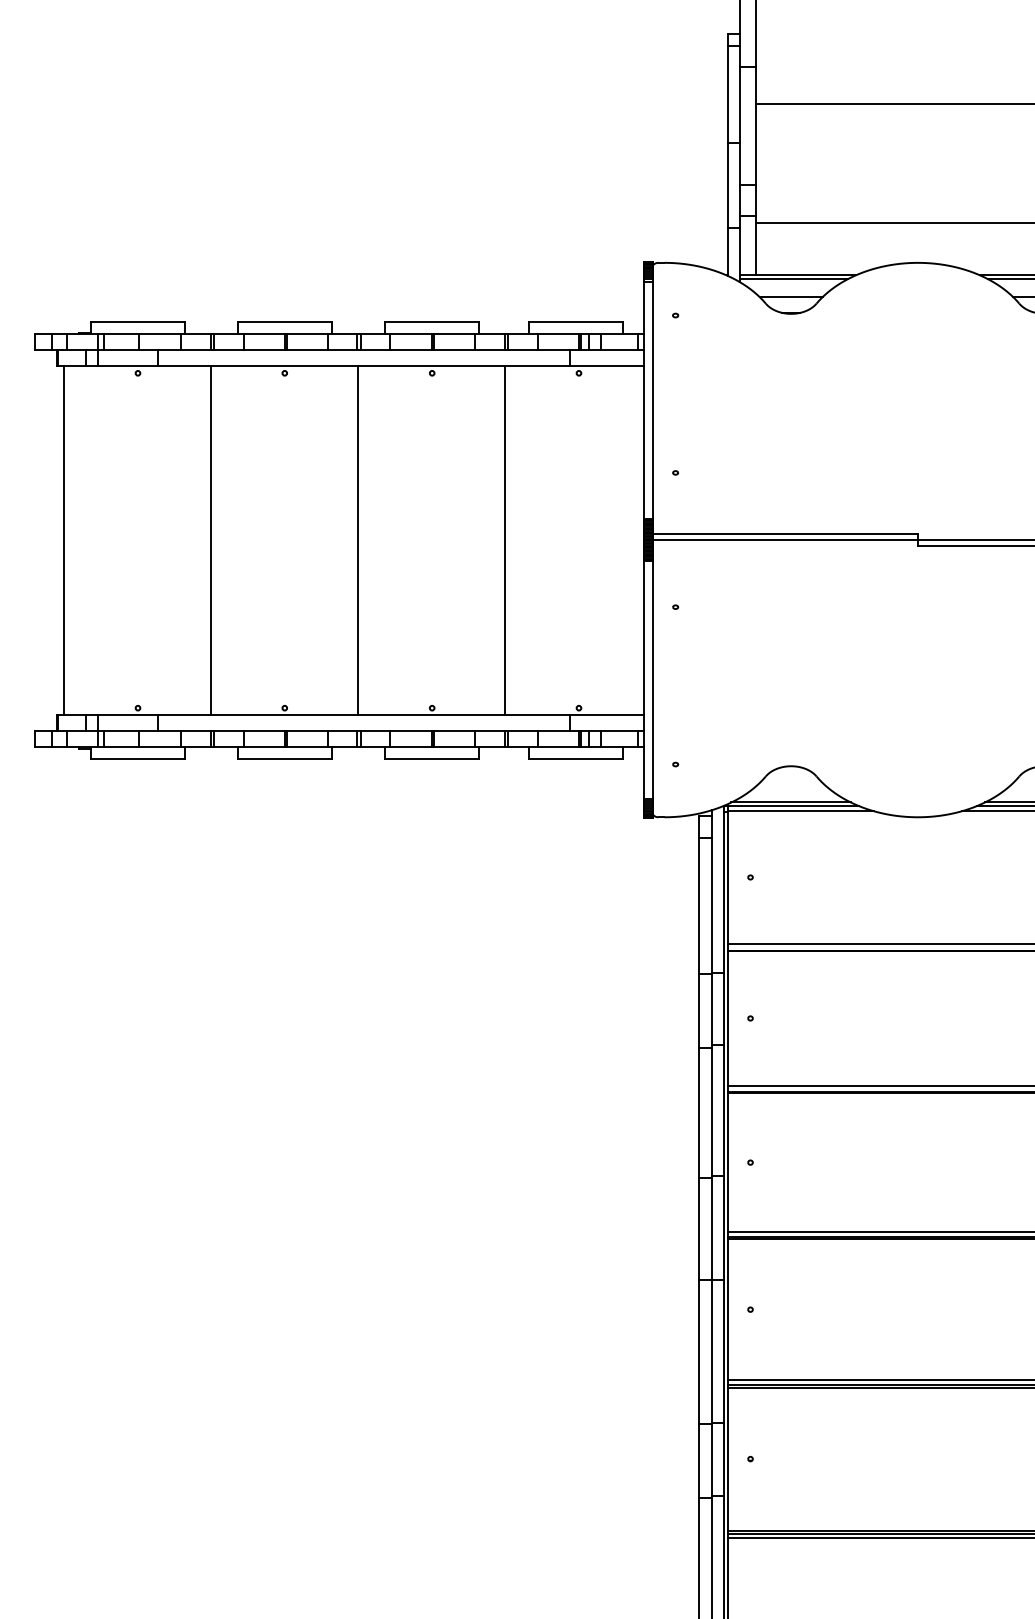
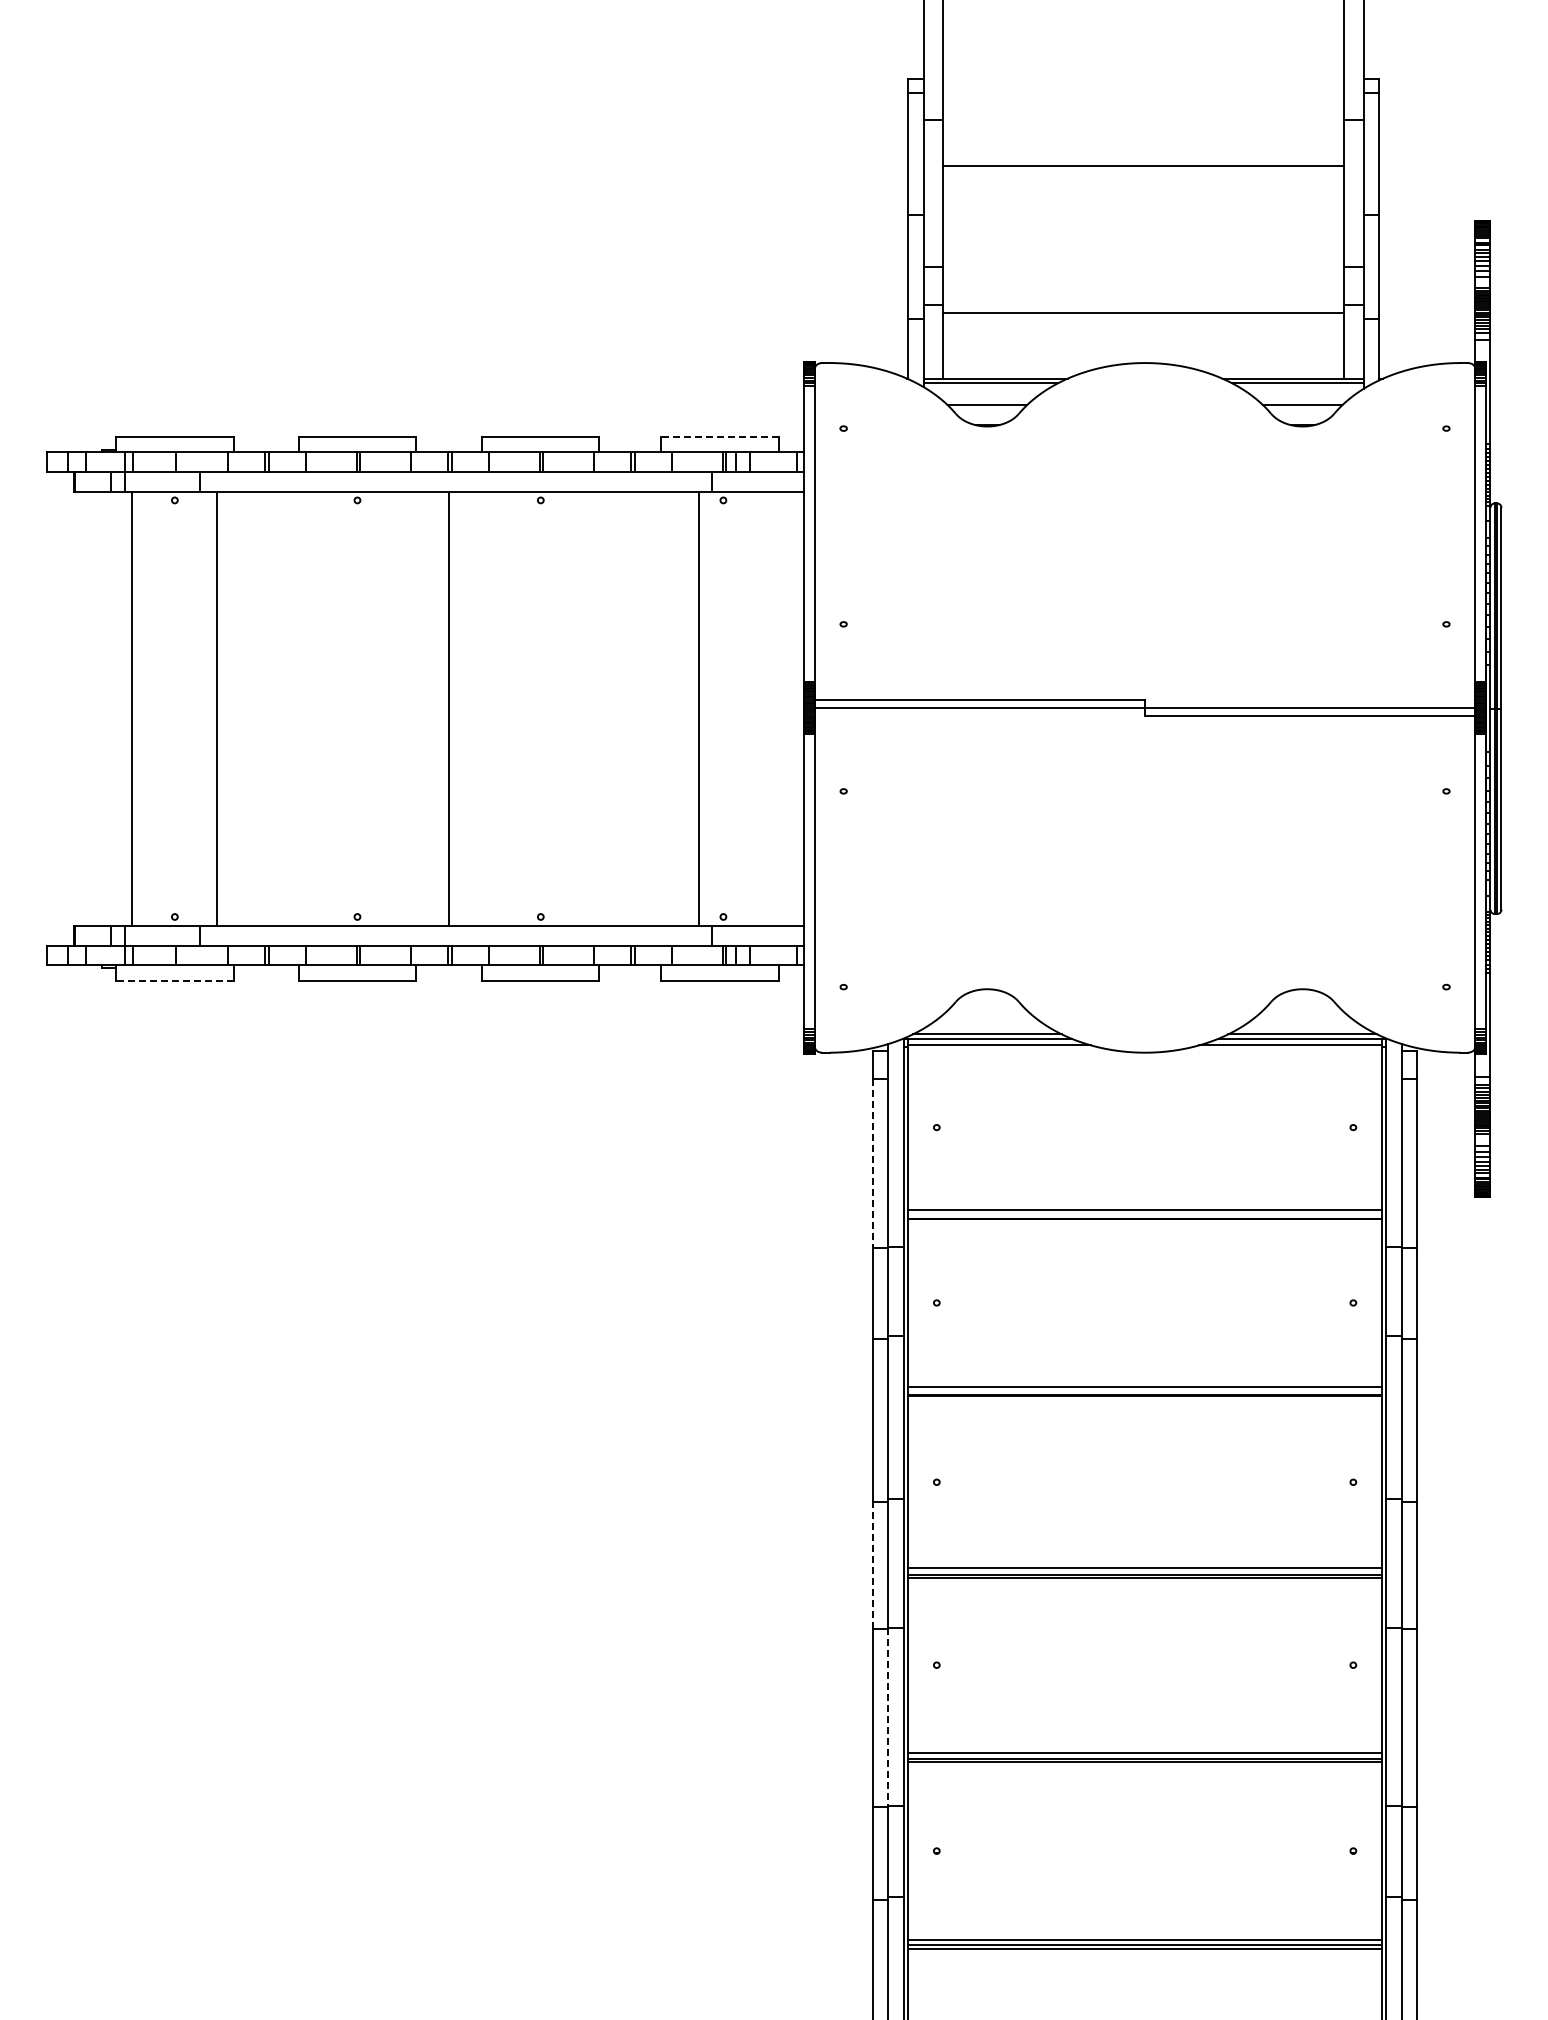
line: (575, 321) -> (719, 436), solid -> dashed
line: (64, 540) -> (132, 708), moved
line: (210, 540) -> (216, 708), moved
line: (505, 540) -> (698, 708), moved
line: (137, 759) -> (174, 980), solid -> dashed
line: (699, 906) -> (873, 1163), solid -> dashed
line: (699, 1228) -> (873, 1564), solid -> dashed
line: (711, 1351) -> (888, 1717), solid -> dashed

